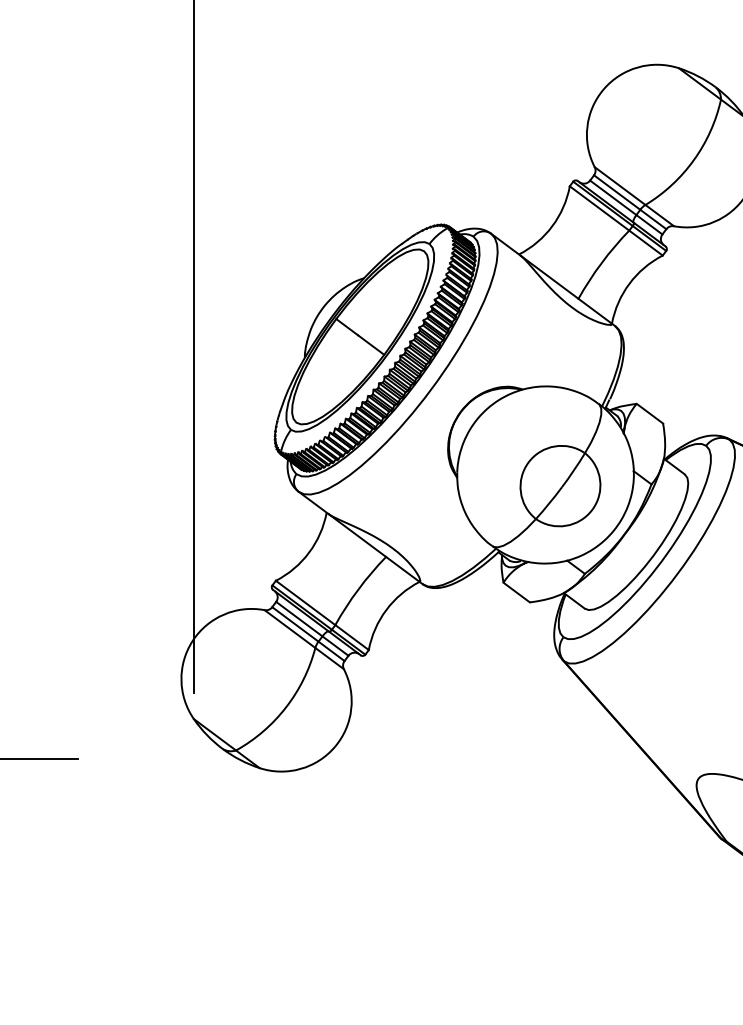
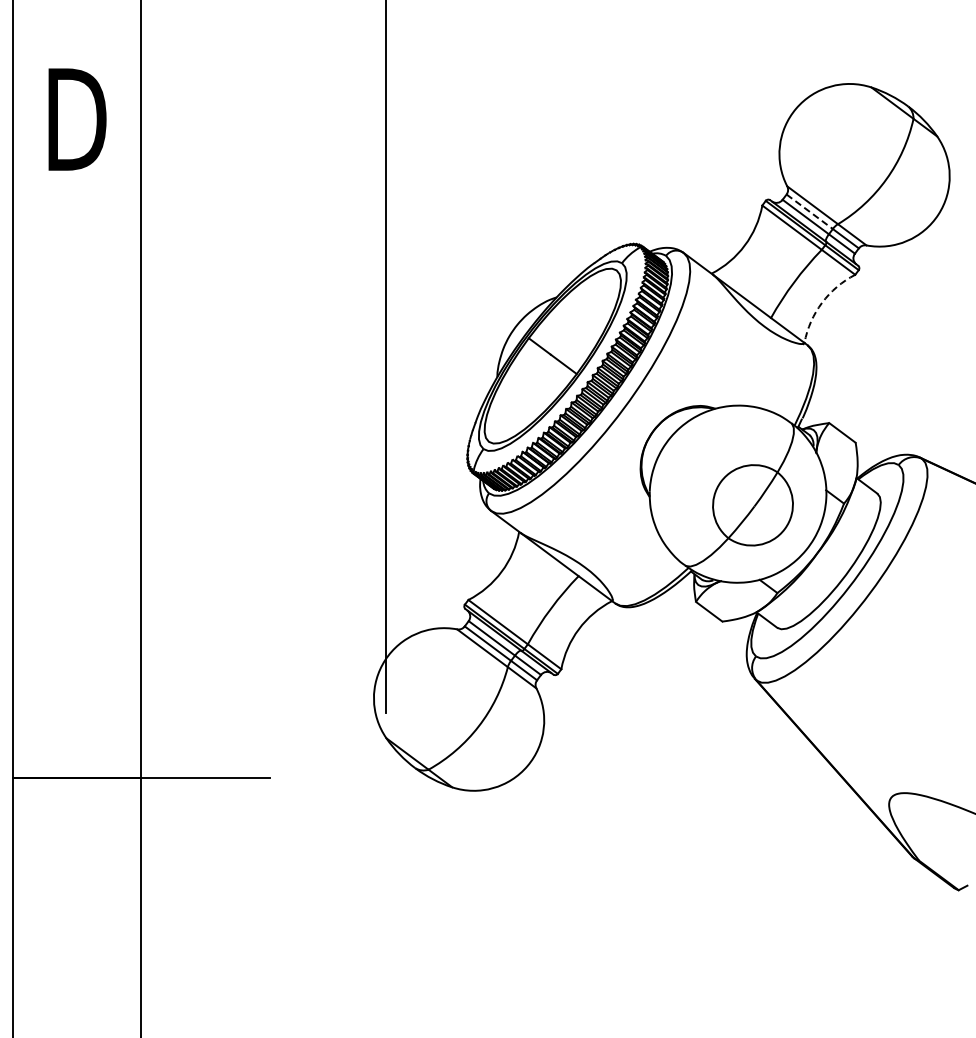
line: (616, 192) -> (809, 211), solid -> dashed
arc: (628, 283) -> (821, 302), solid -> dashed

